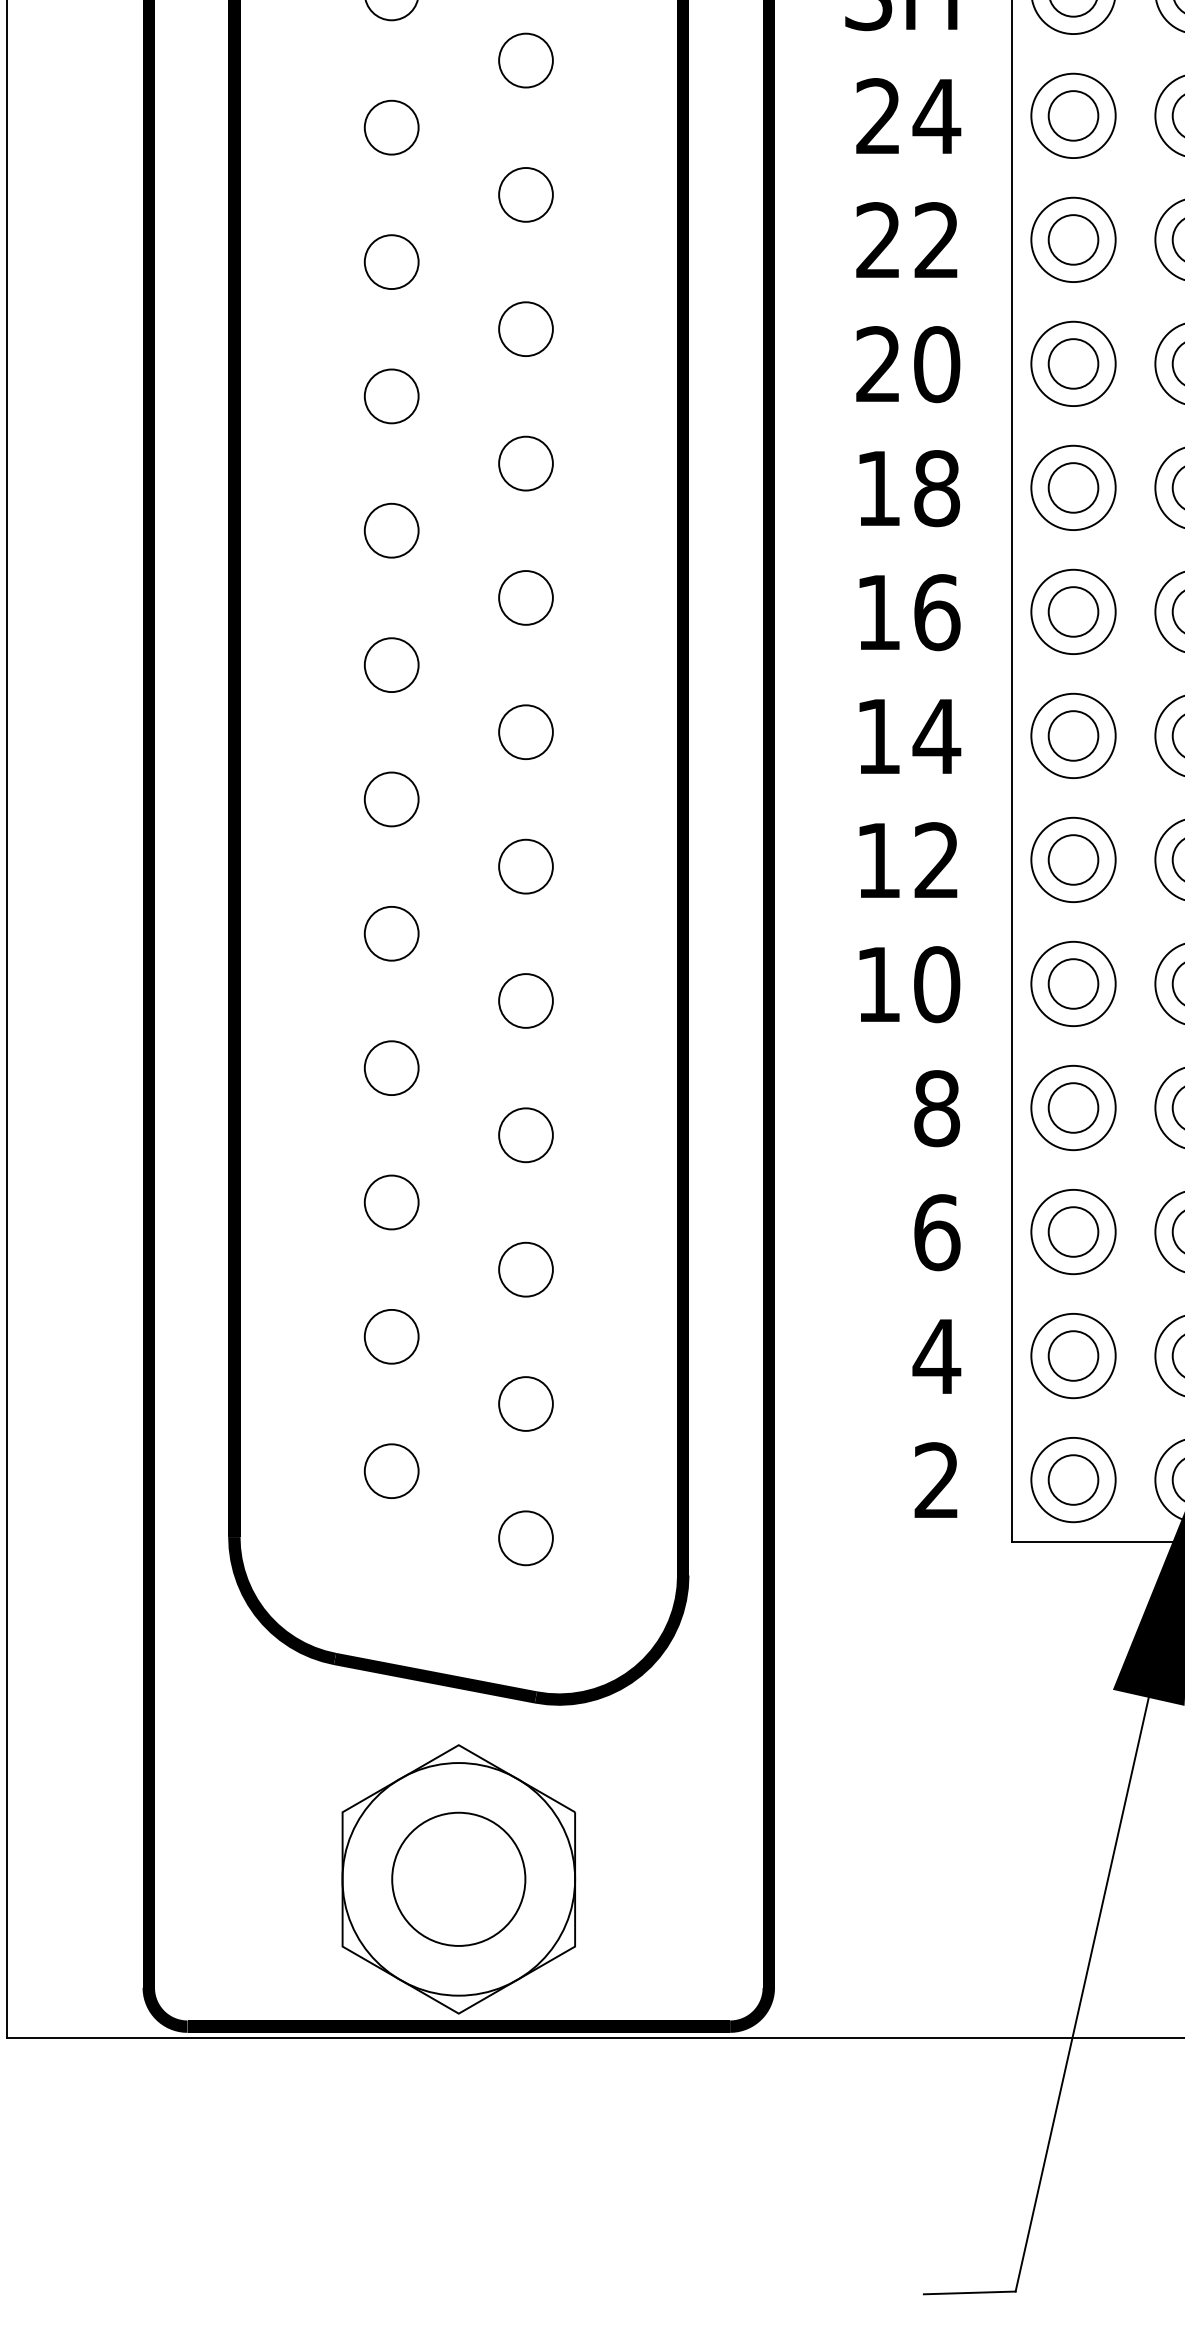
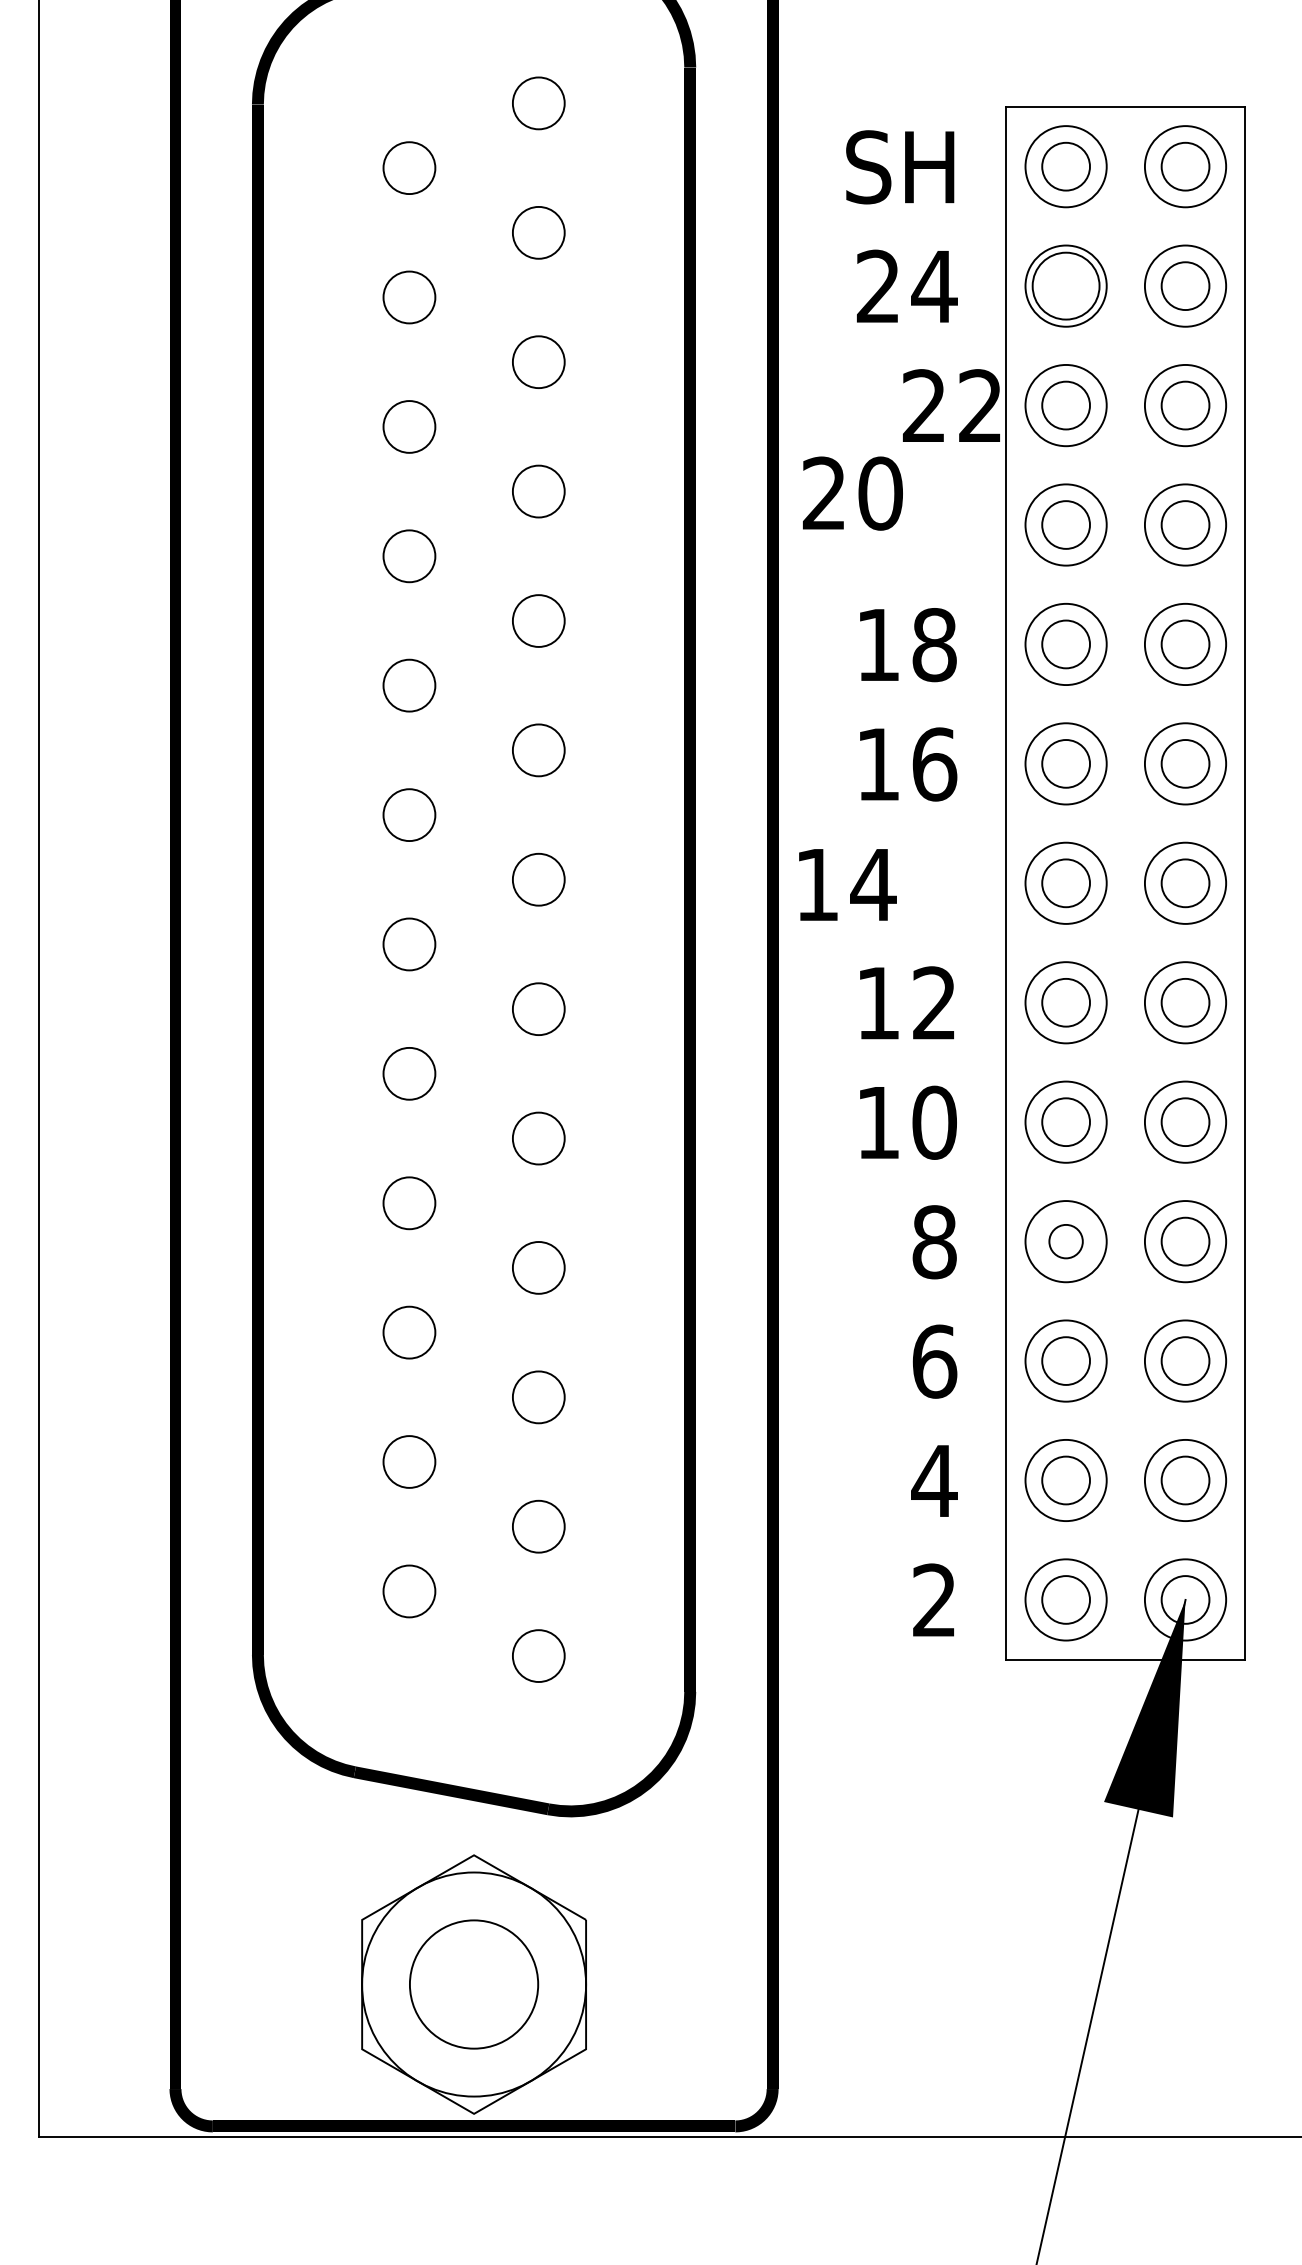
circle: (1073, 116) -> (1066, 286), size x1.4
text: (906, 239) -> (951, 405), moved
text: (907, 364) -> (852, 493), moved
text: (909, 736) -> (847, 884), moved
circle: (1073, 1107) -> (1066, 1241), size x0.7

